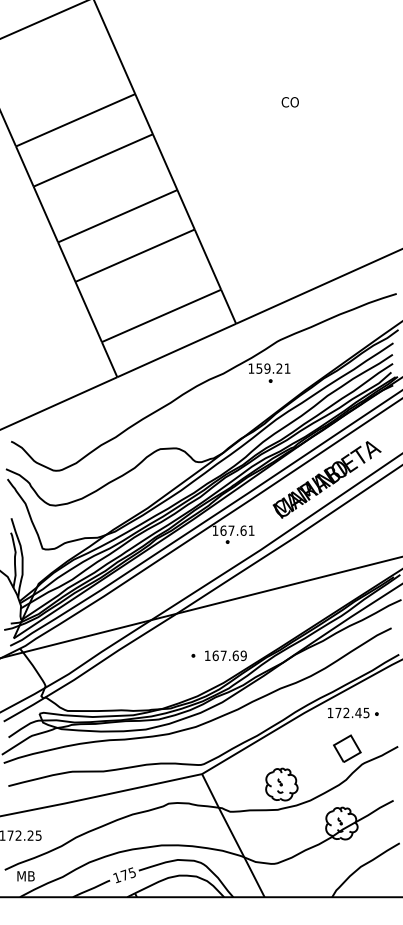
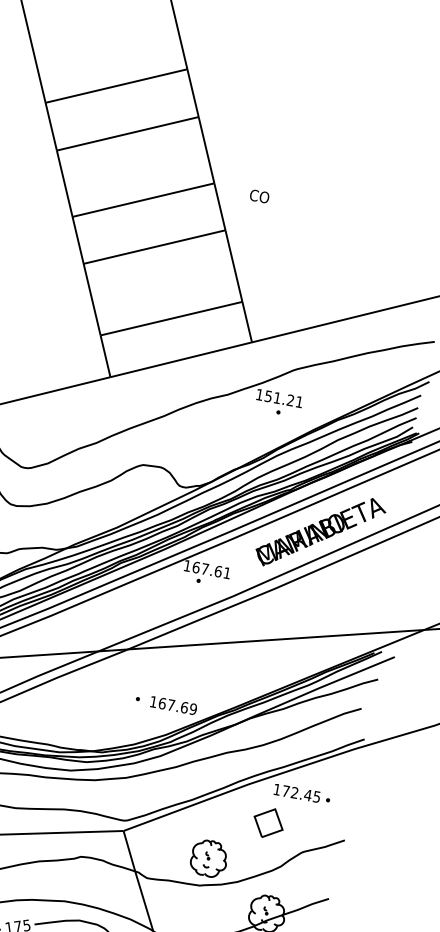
text: (289, 102) -> (258, 196), moved
text: (267, 368) -> (277, 397), 159.21 -> 151.21
part: (347, 748) -> (268, 822), moved

